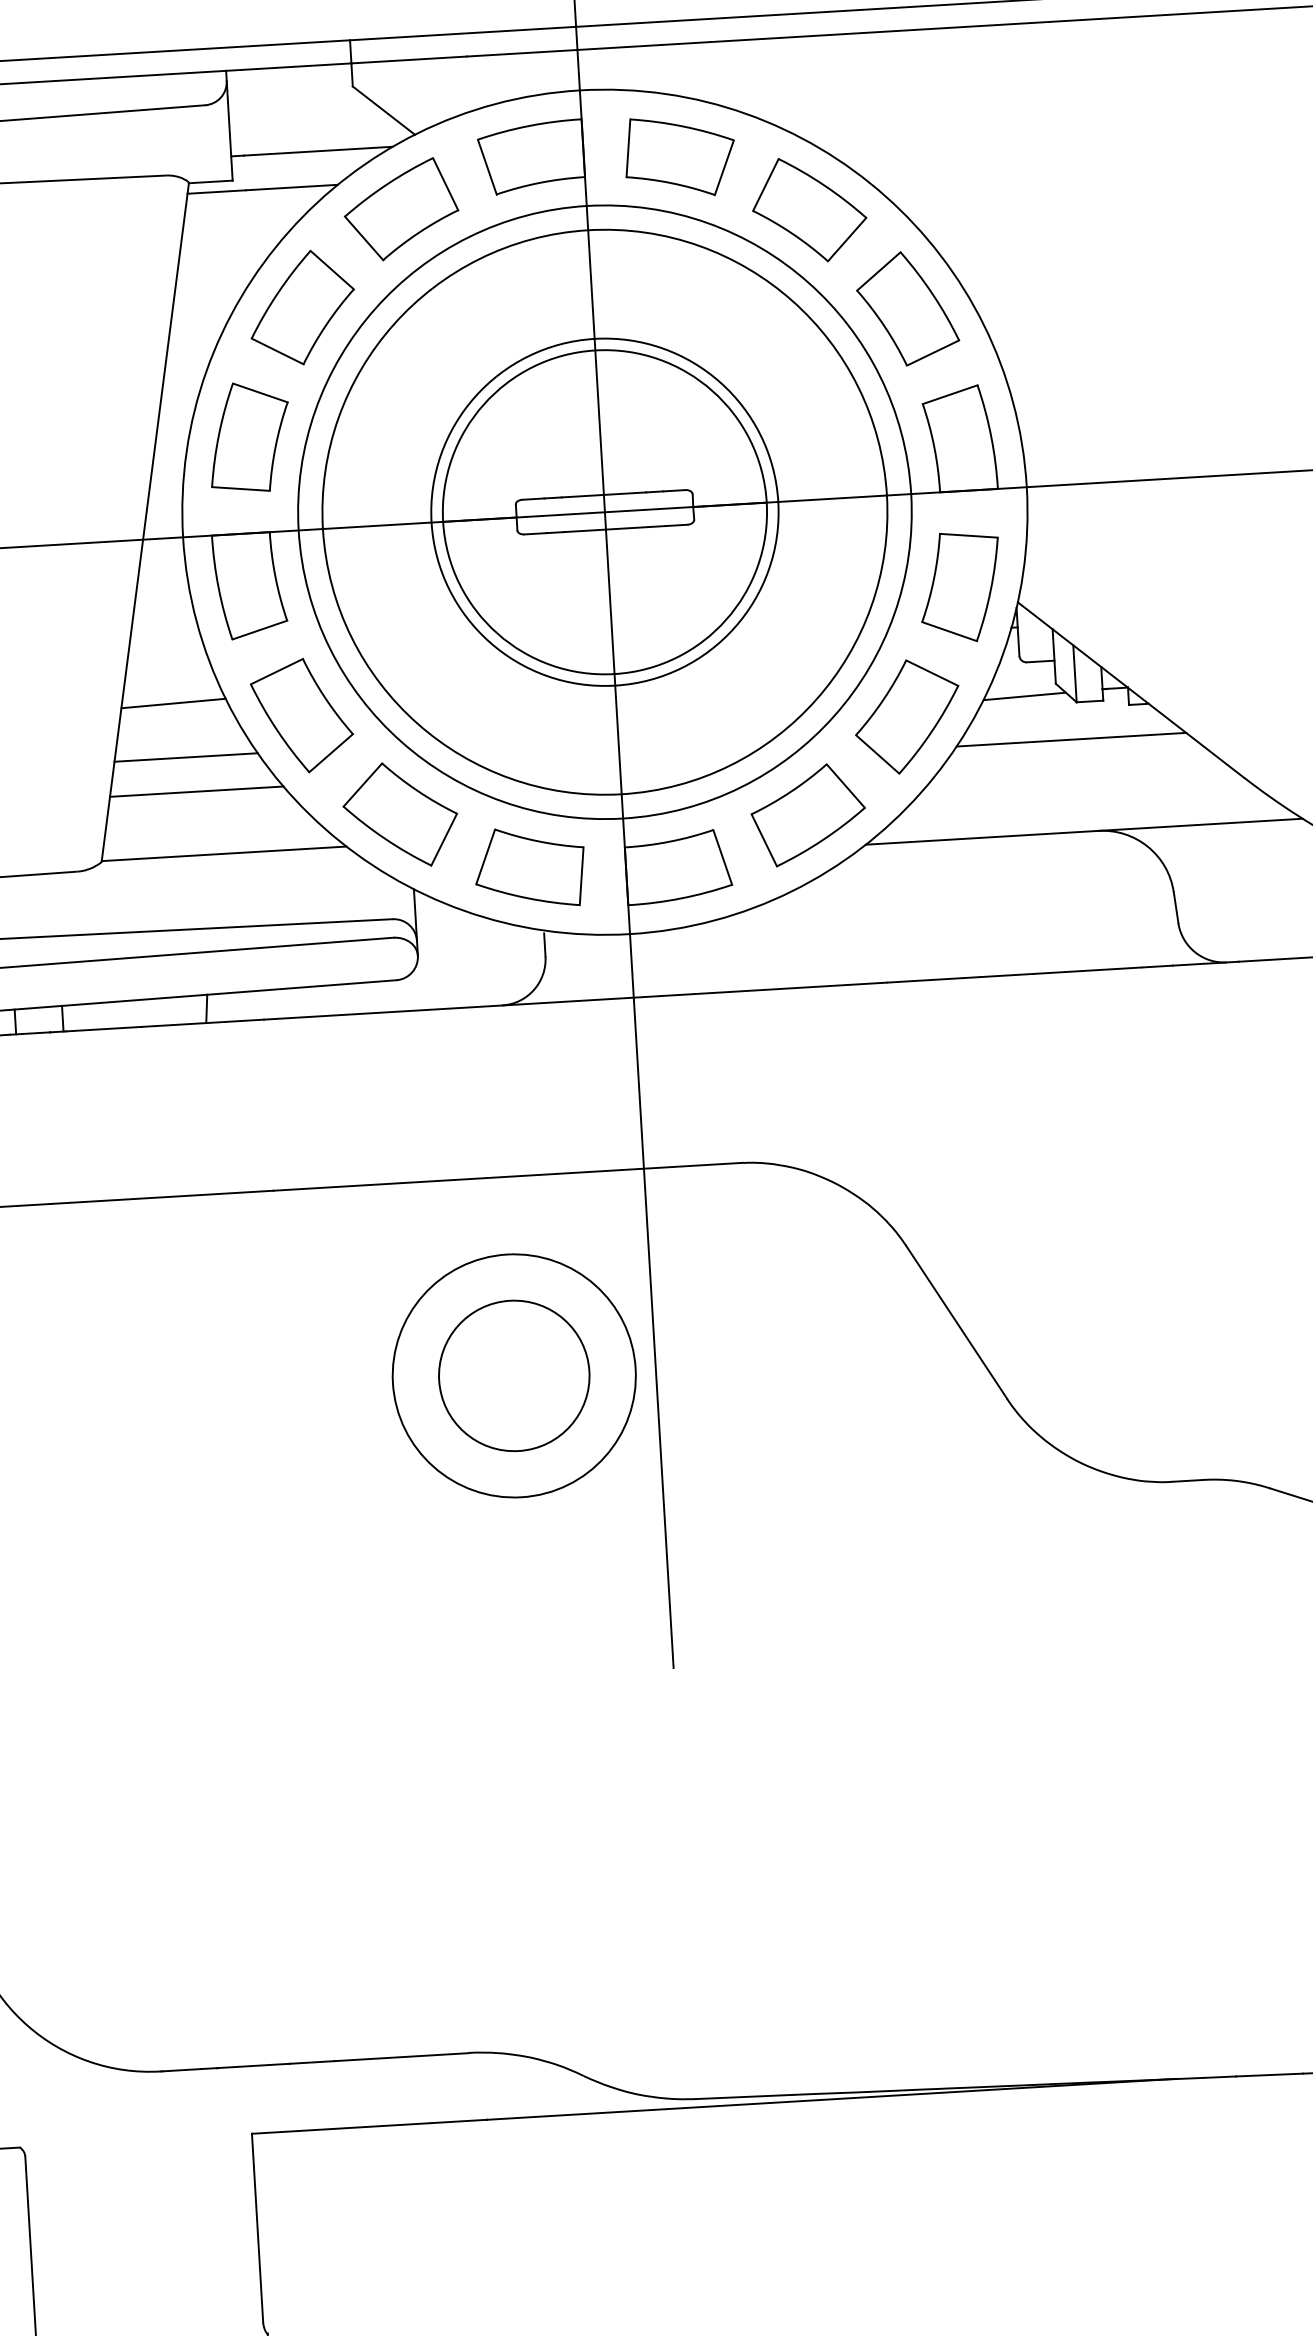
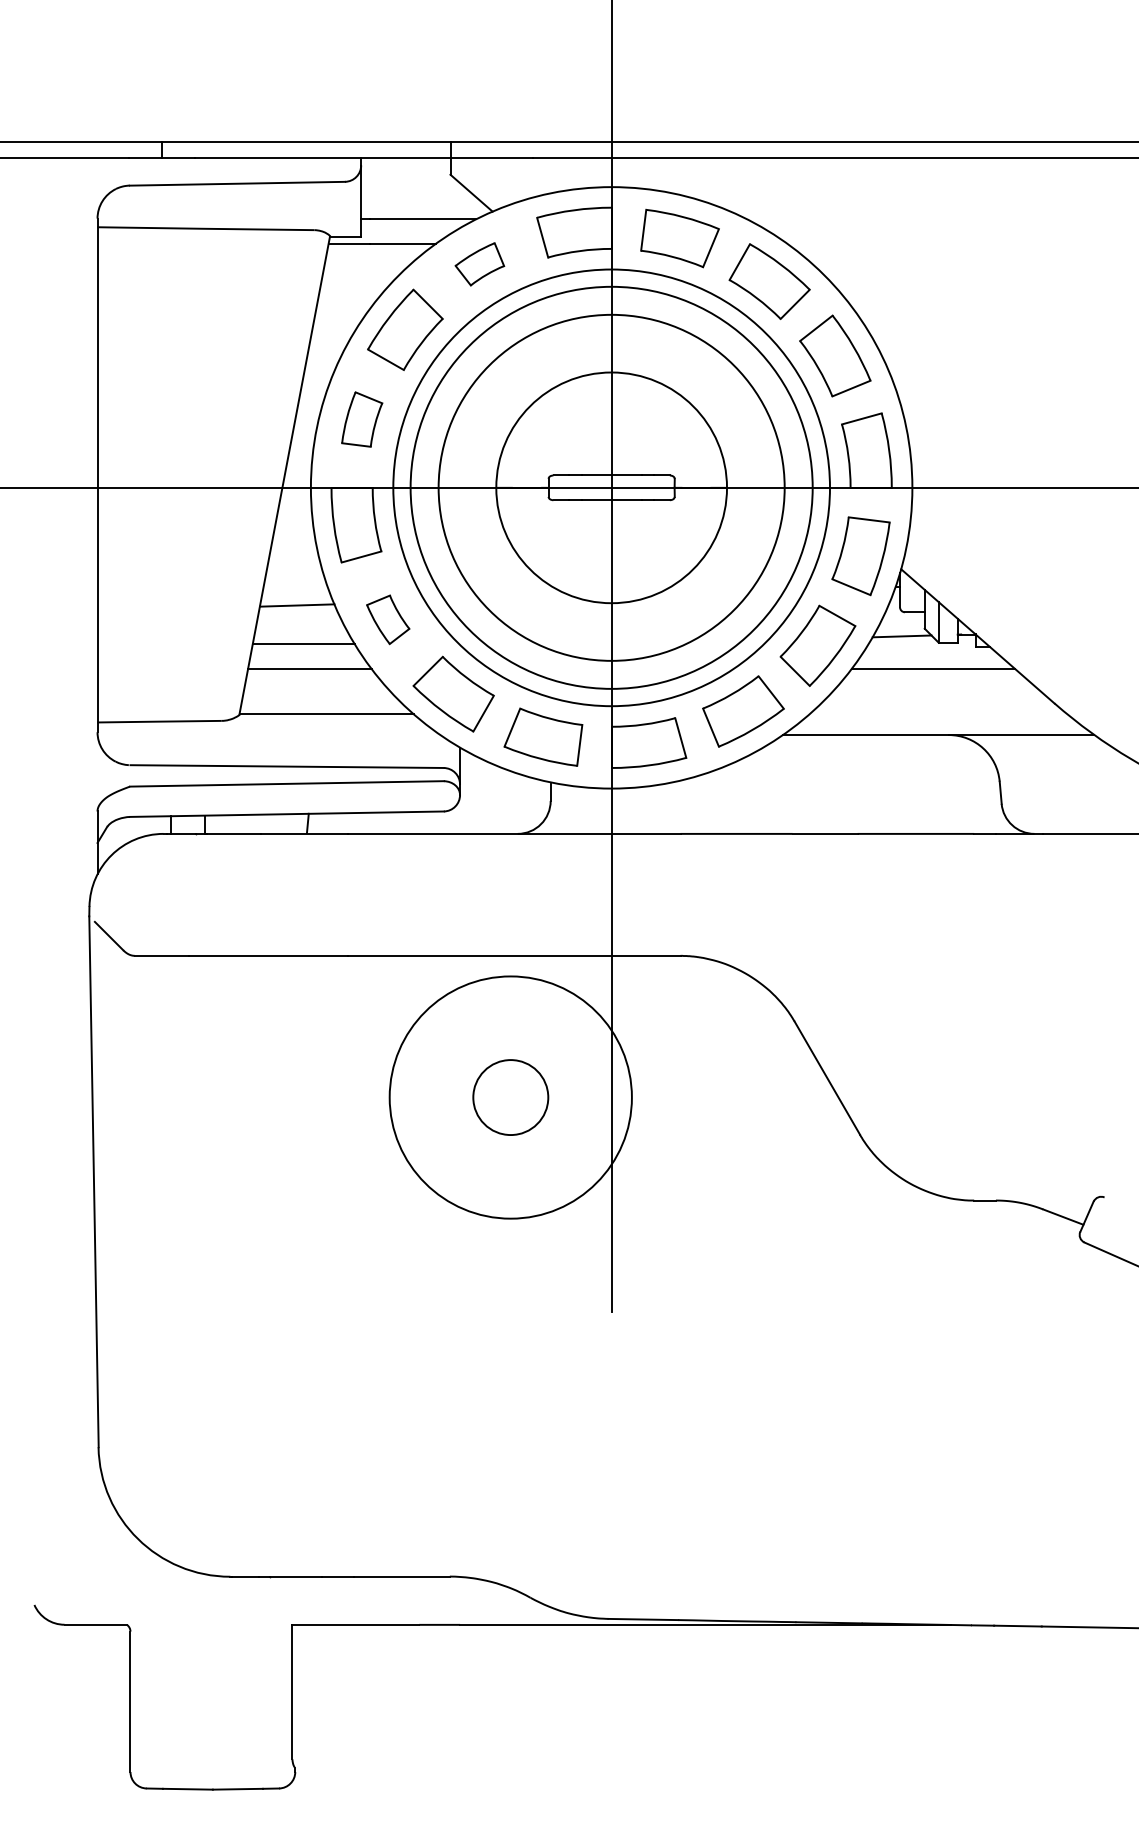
part: (400, 209) -> (479, 264), size x0.6
part: (248, 437) -> (361, 419), size x0.7
circle: (604, 511) -> (611, 487), size x1.4
part: (302, 715) -> (388, 619), size x0.6
circle: (513, 1375) -> (510, 1097), size x0.7
circle: (513, 1375) -> (510, 1097), size x1.4

